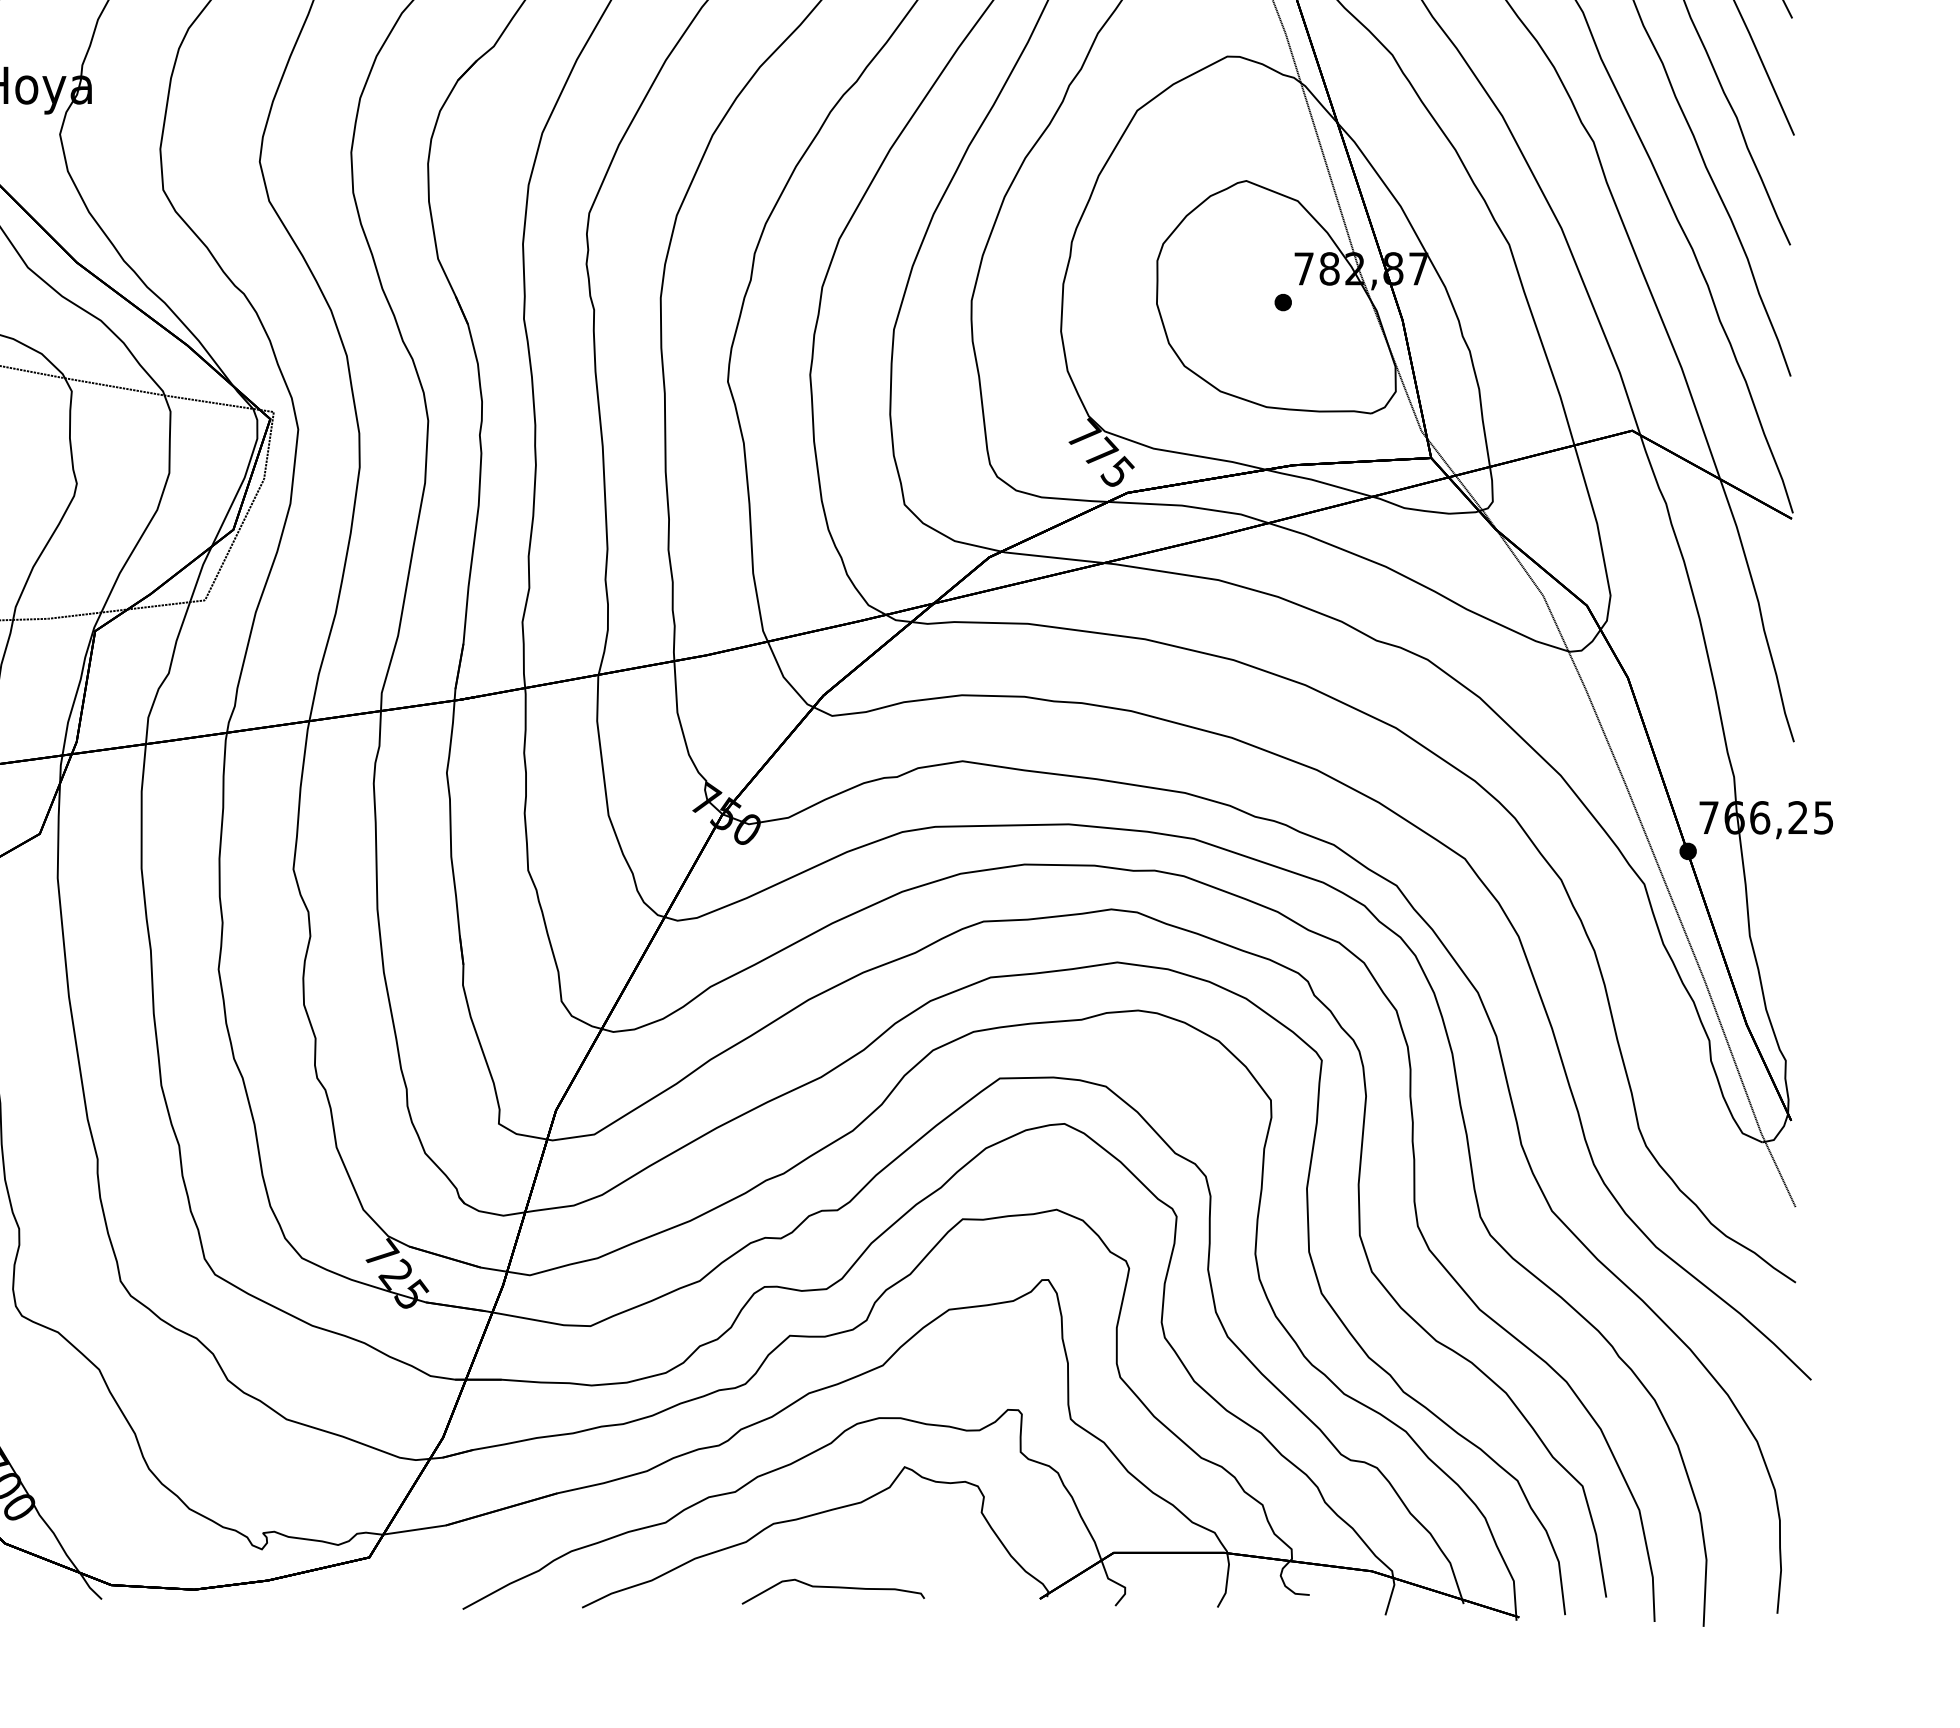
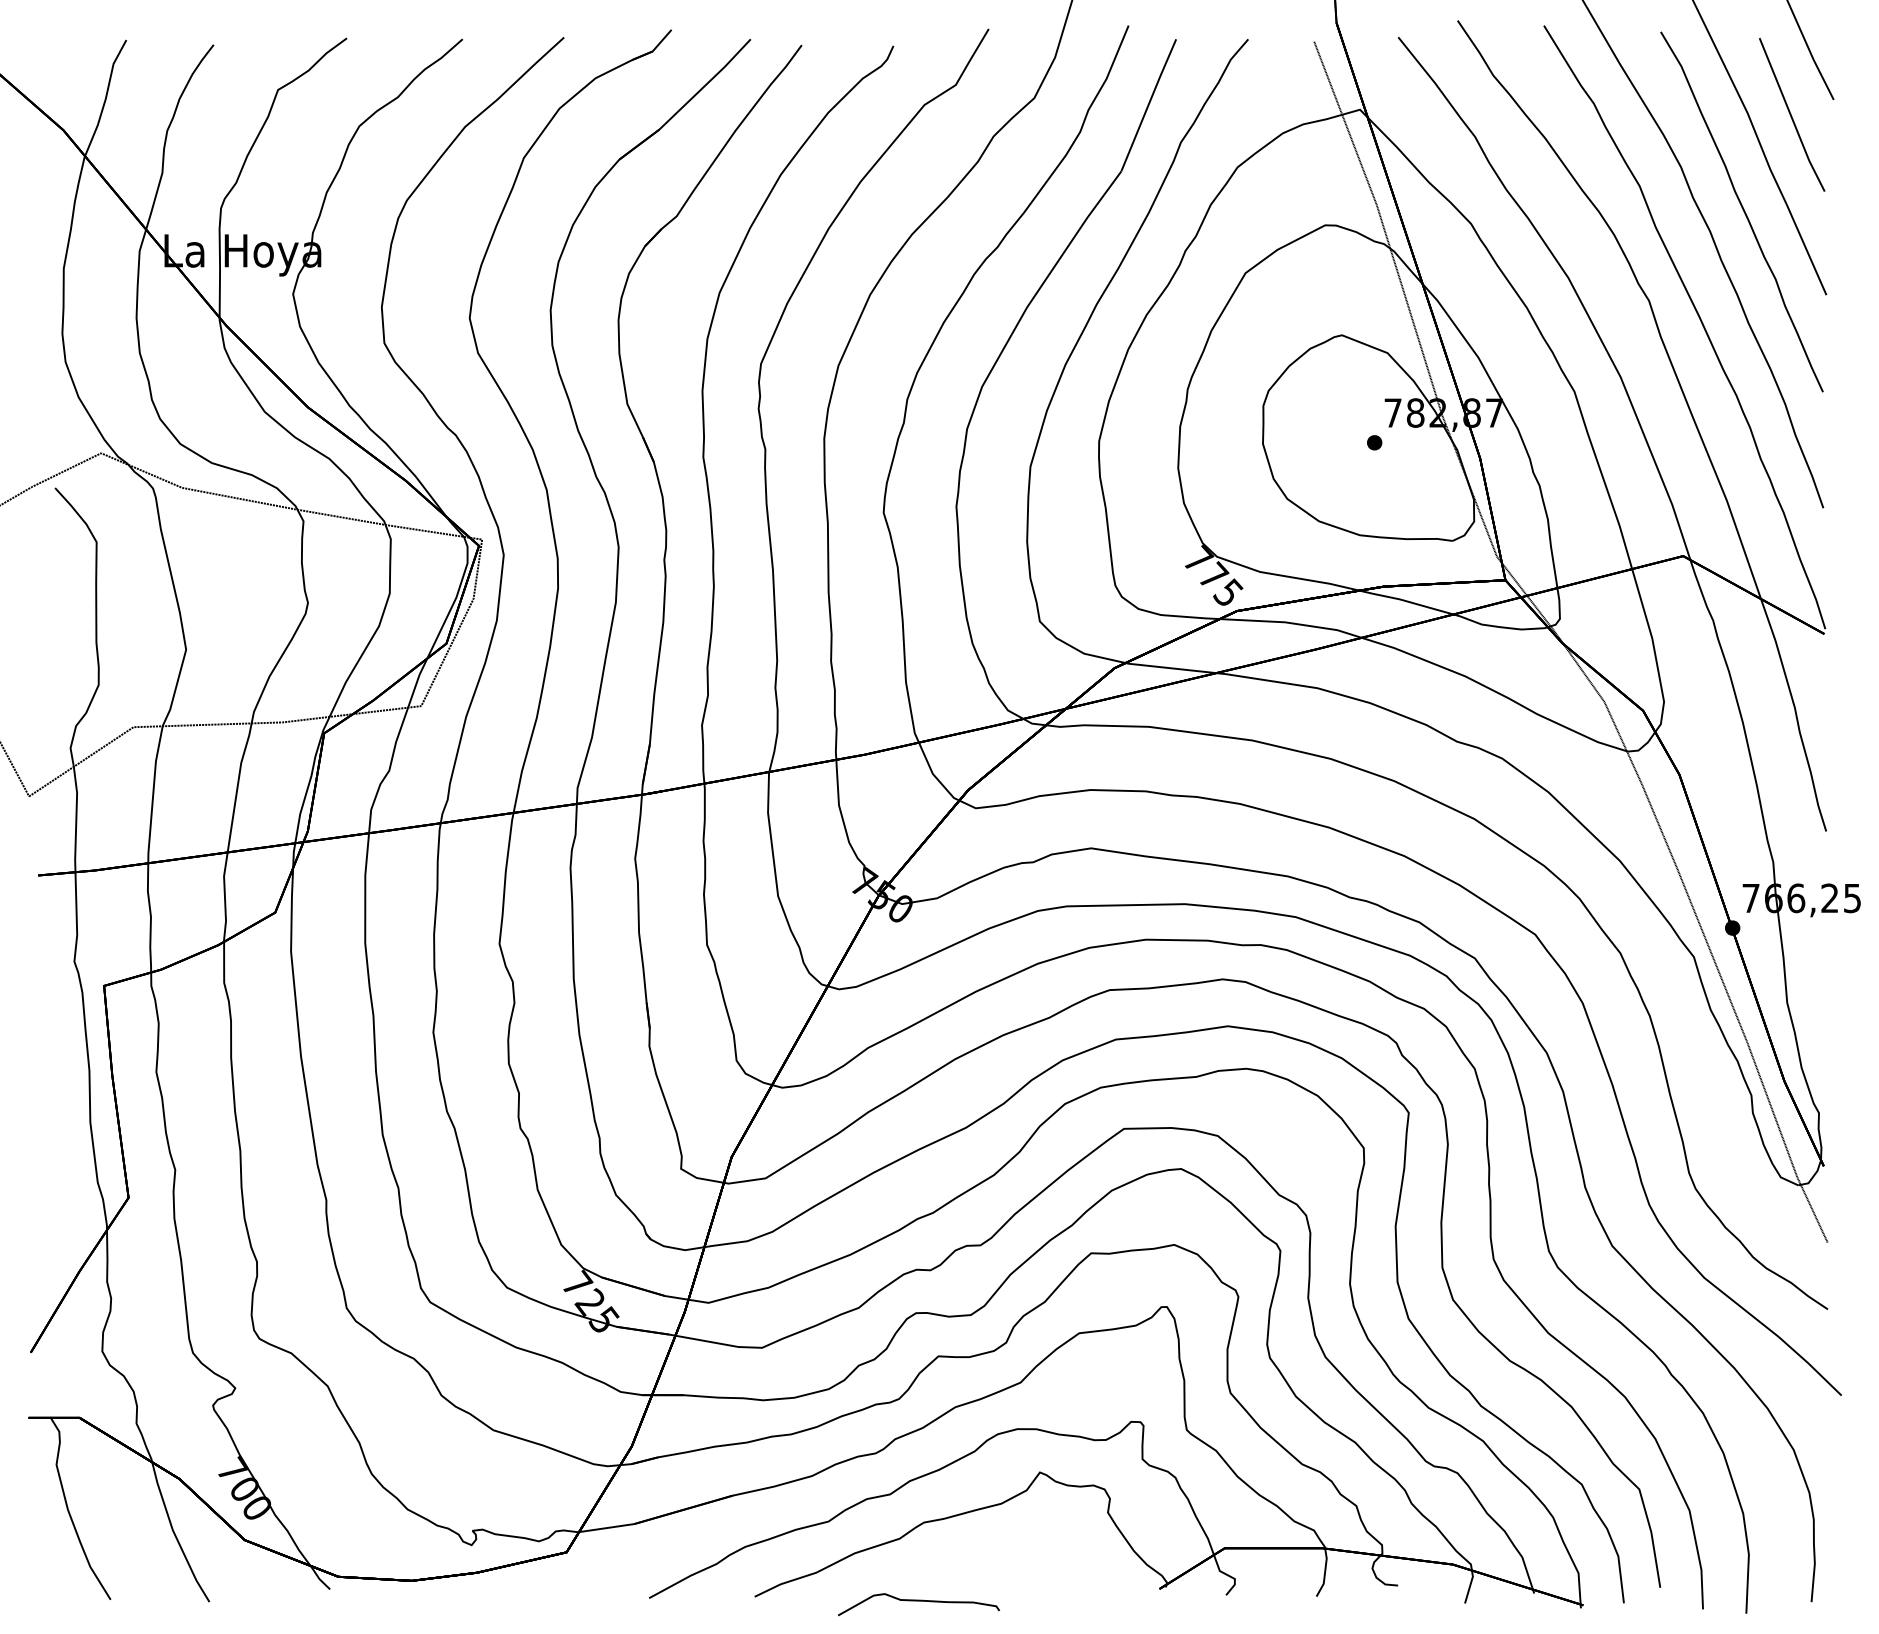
curve: (832, 1588) -> (918, 1601), moved

